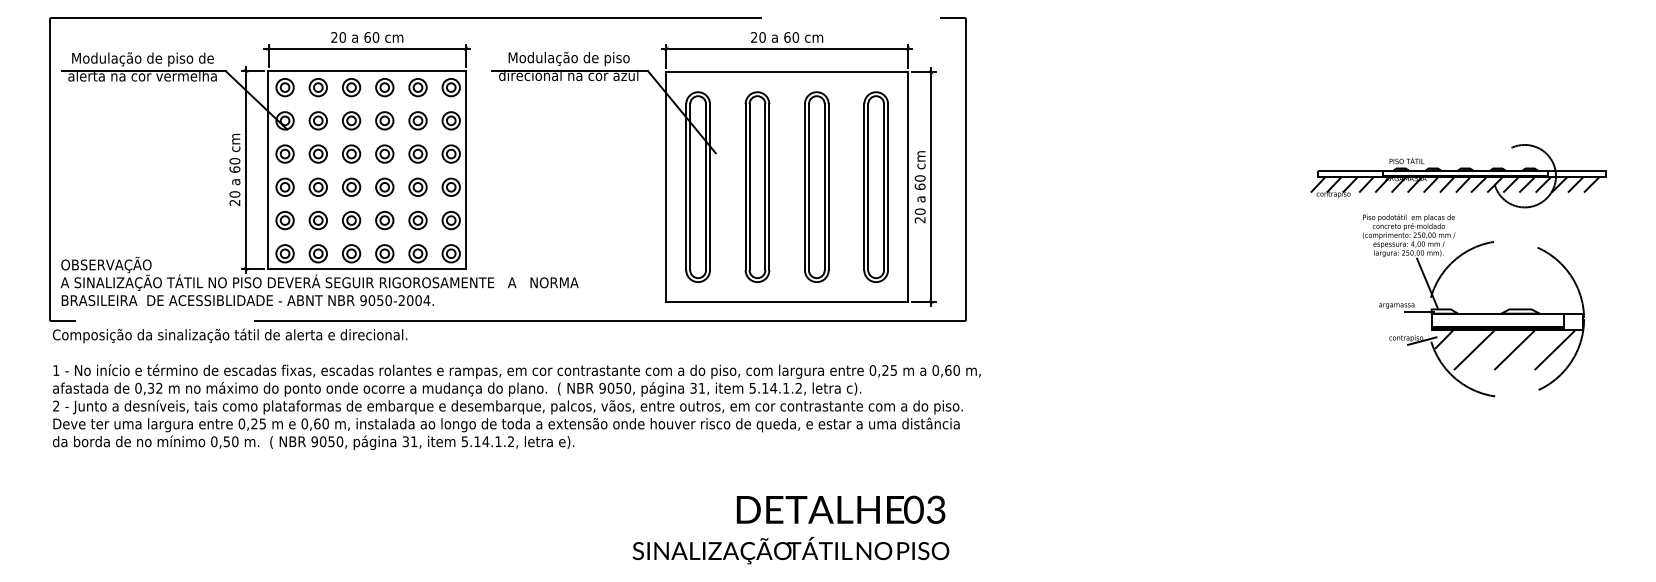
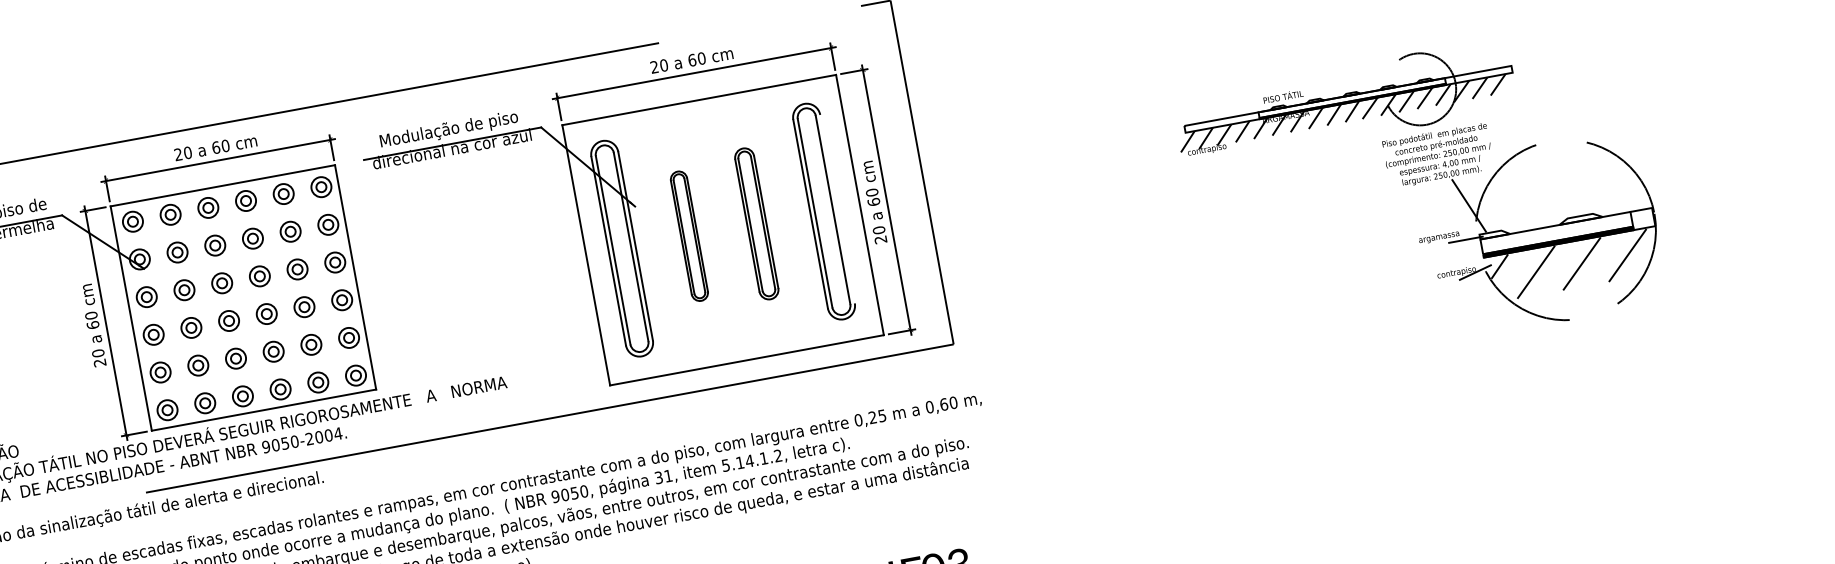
part: (1458, 176) -> (1345, 103), moved
part: (757, 186) -> (689, 235), size x0.6
part: (816, 186) -> (756, 223), size x0.7
line: (888, 187) -> (838, 209), removed

